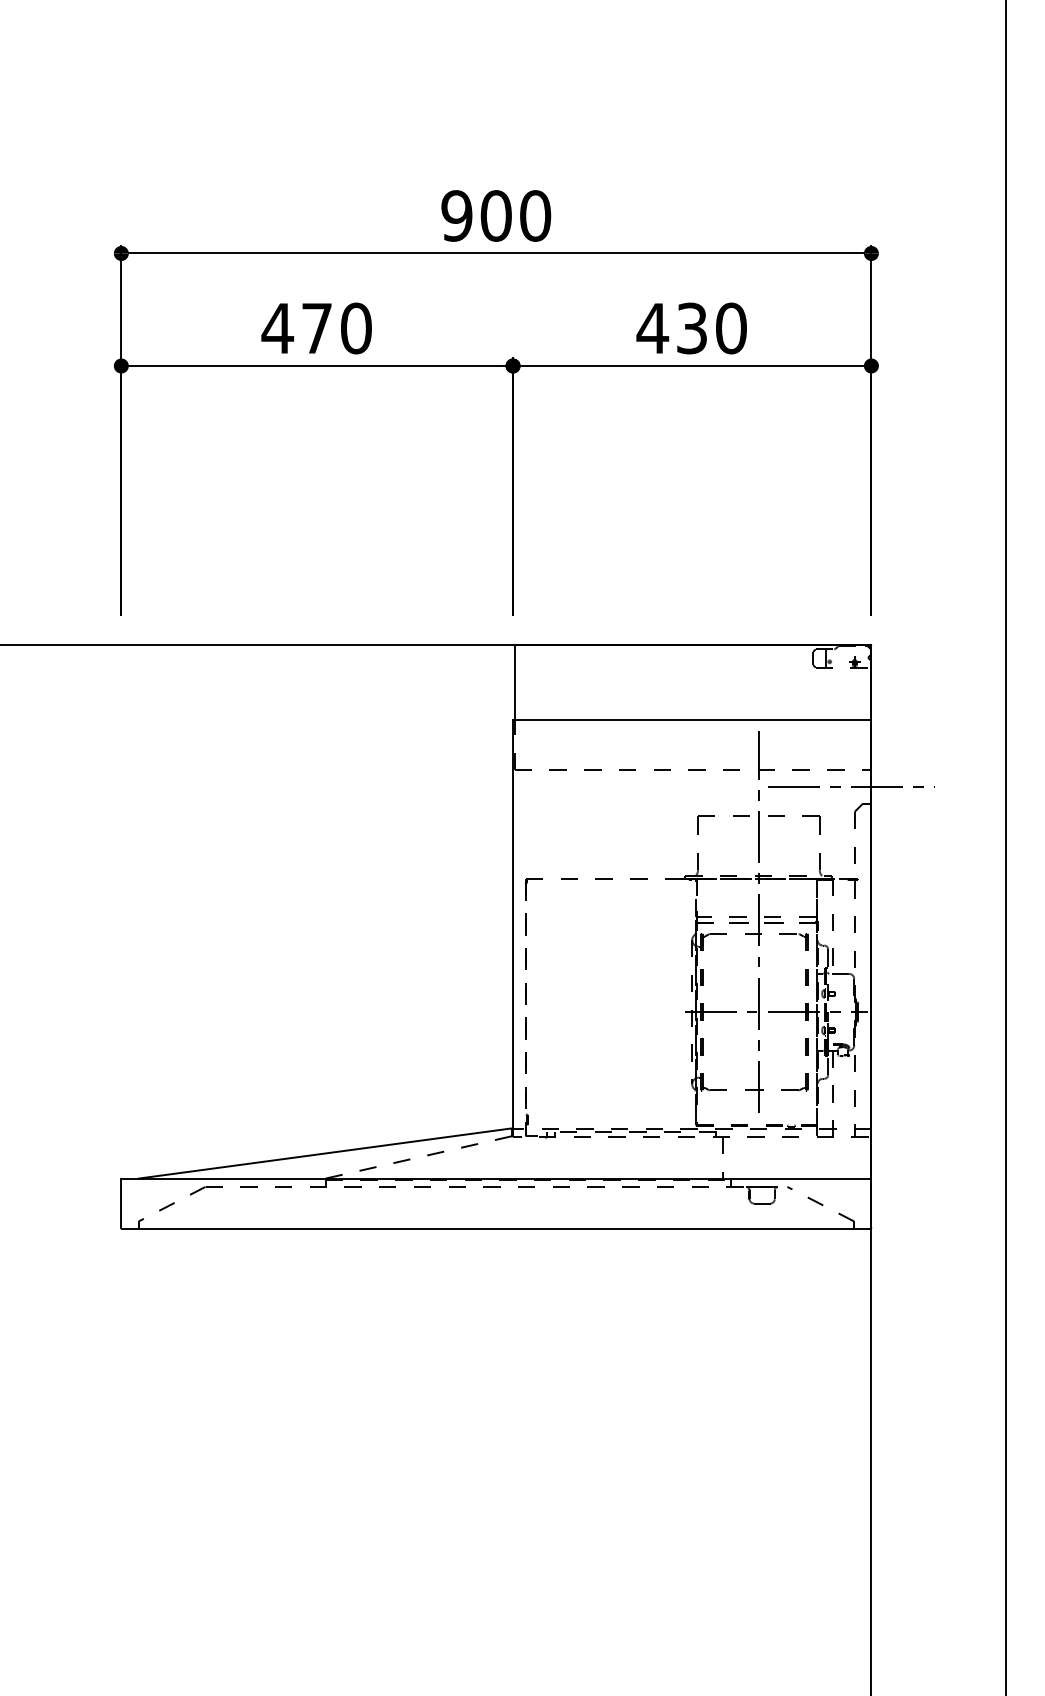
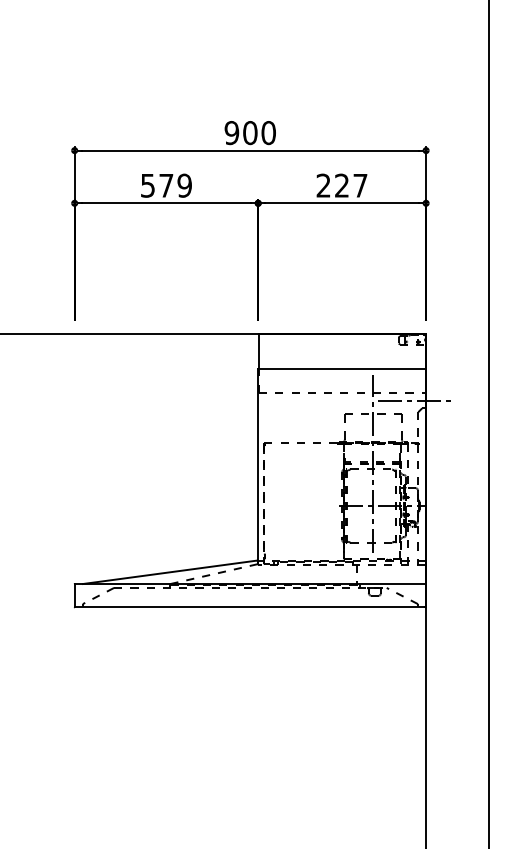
text: (317, 327) -> (166, 185), 470 -> 579
text: (690, 327) -> (341, 185), 430 -> 227

